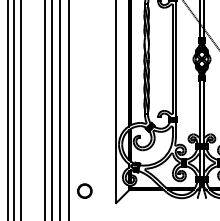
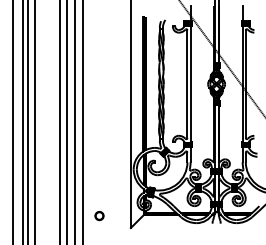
part: (84, 190) -> (99, 215), size x0.6

